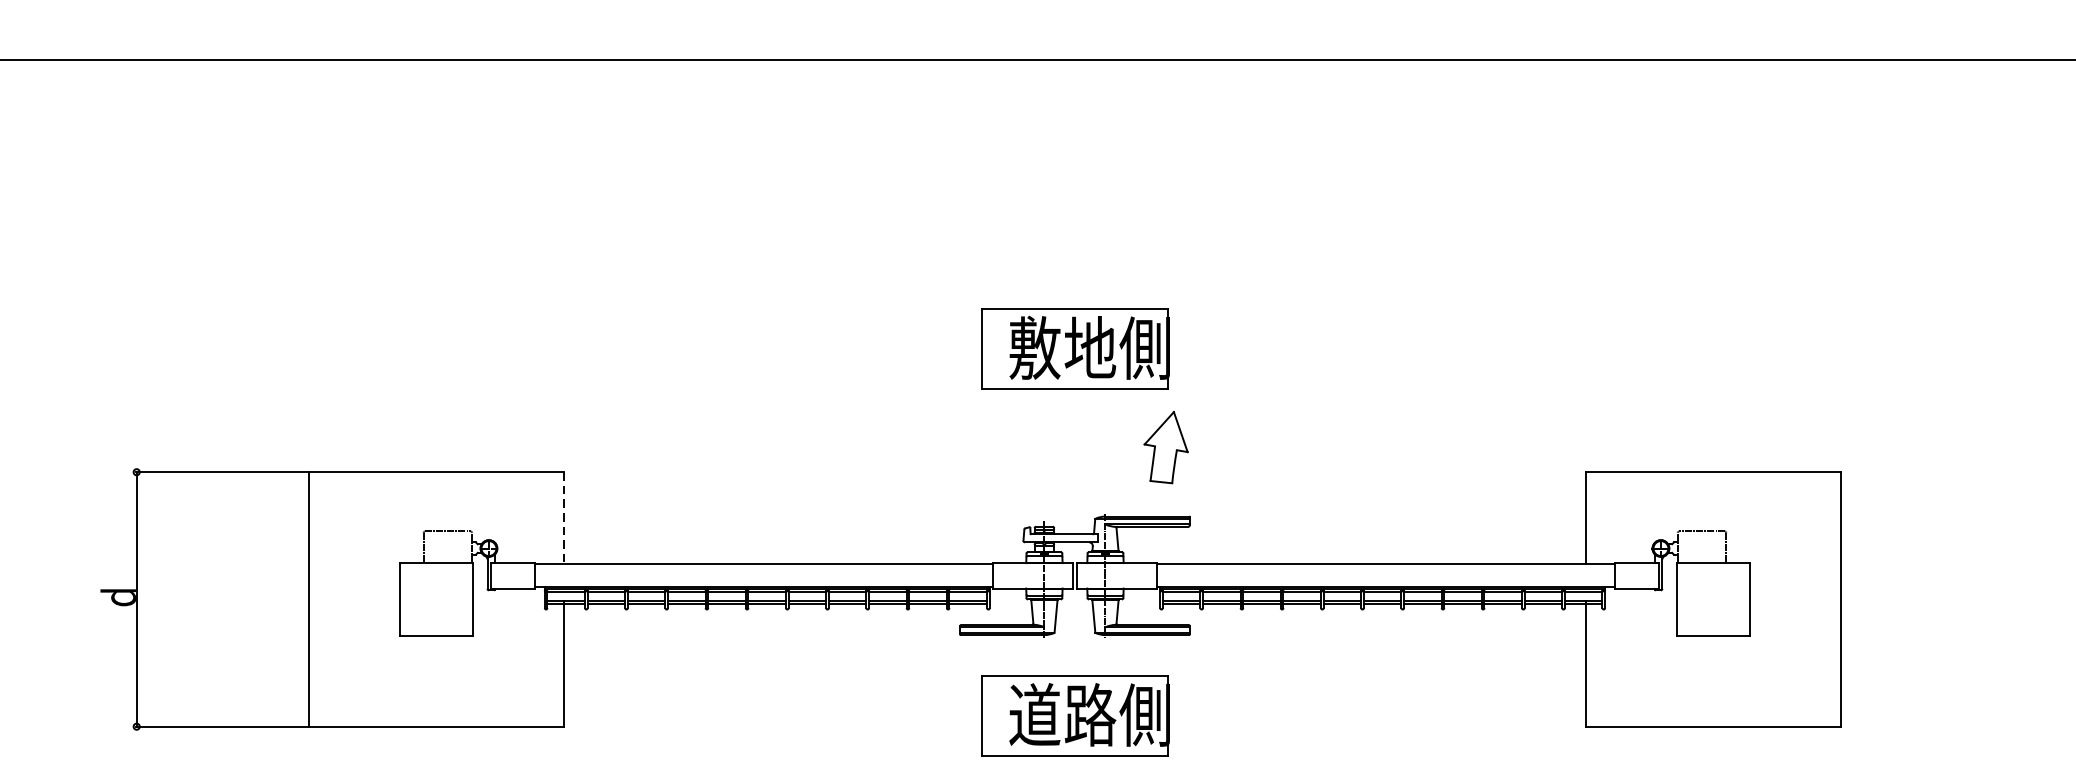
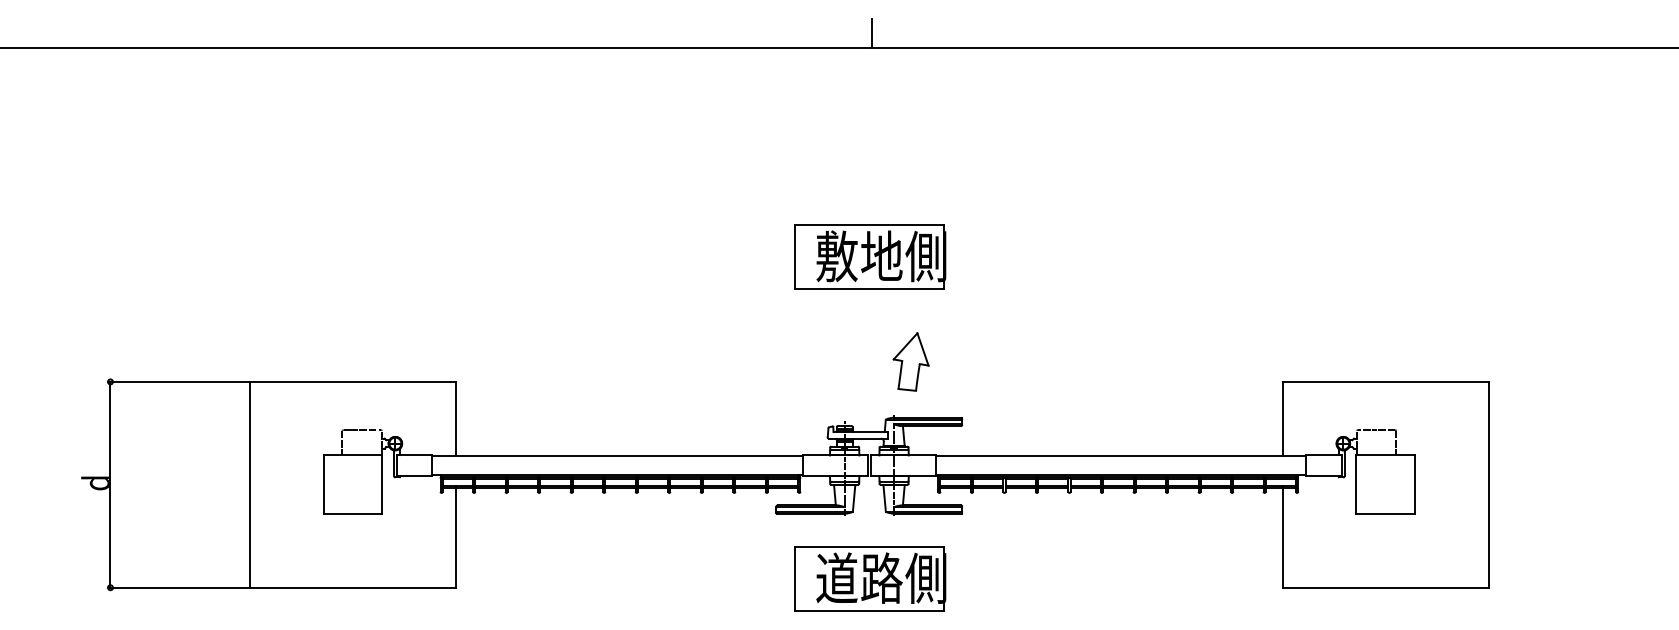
line: (1078, 41) -> (872, 33), added
part: (1076, 348) -> (870, 256), moved
part: (1165, 446) -> (910, 361), moved
line: (563, 518) -> (455, 419), dashed -> solid

